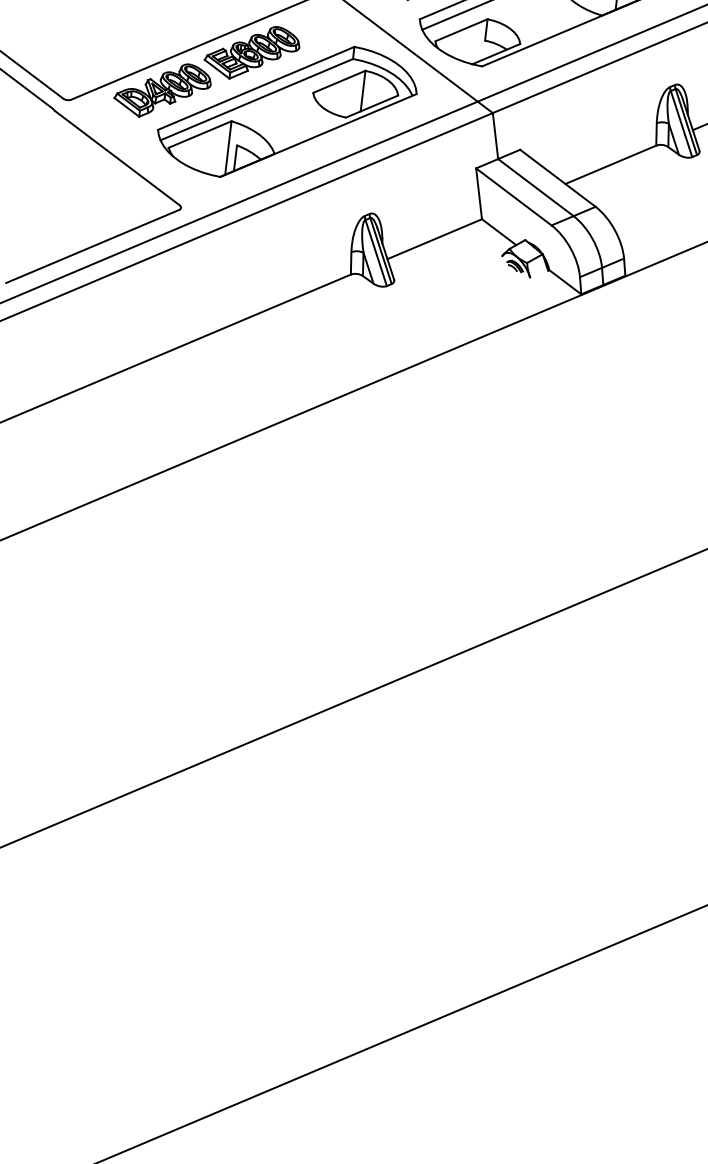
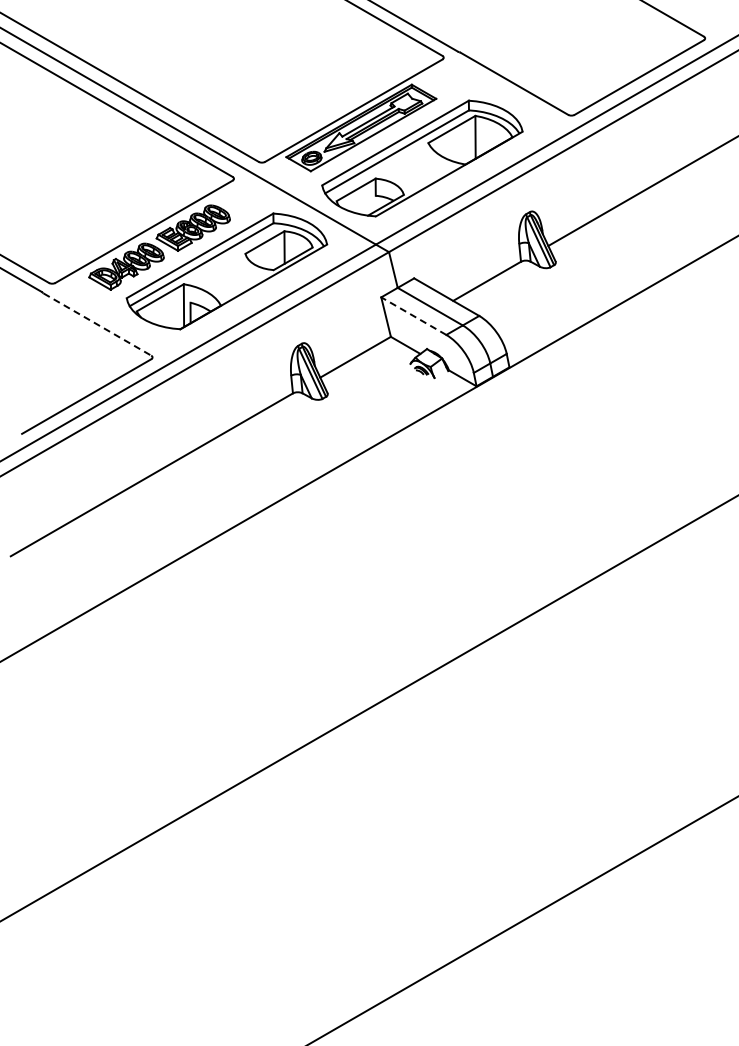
line: (117, 158) -> (97, 324), solid -> dashed
line: (513, 197) -> (413, 316), solid -> dashed

